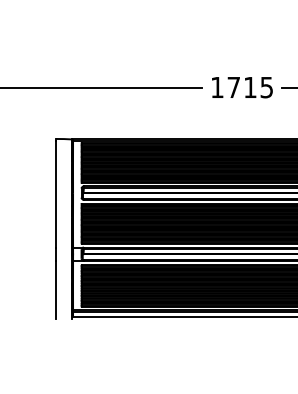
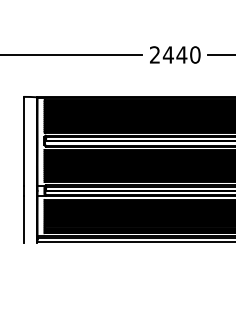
text: (242, 87) -> (175, 54), 1715 -> 2440

